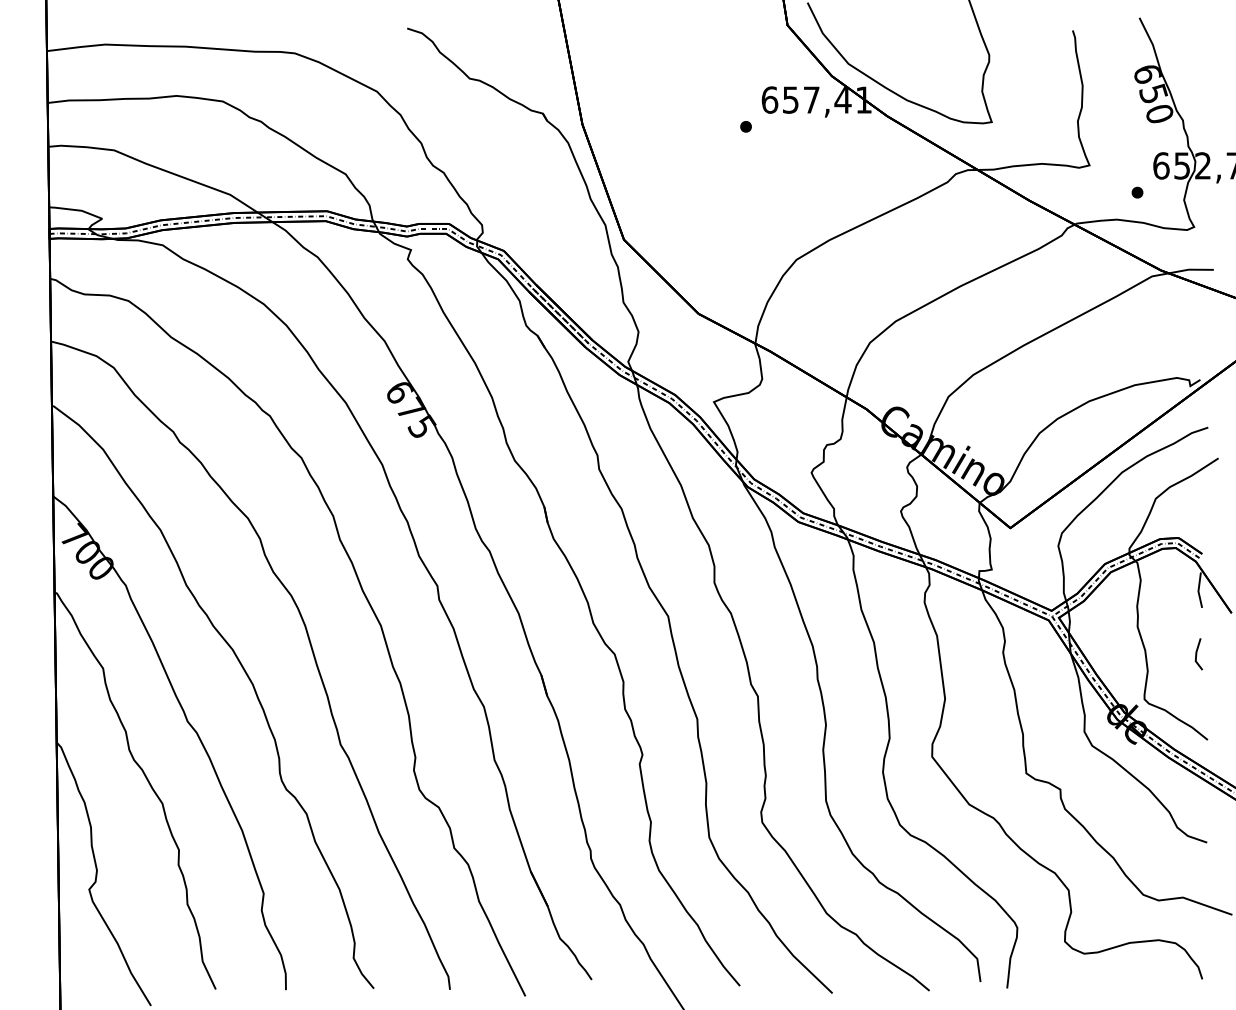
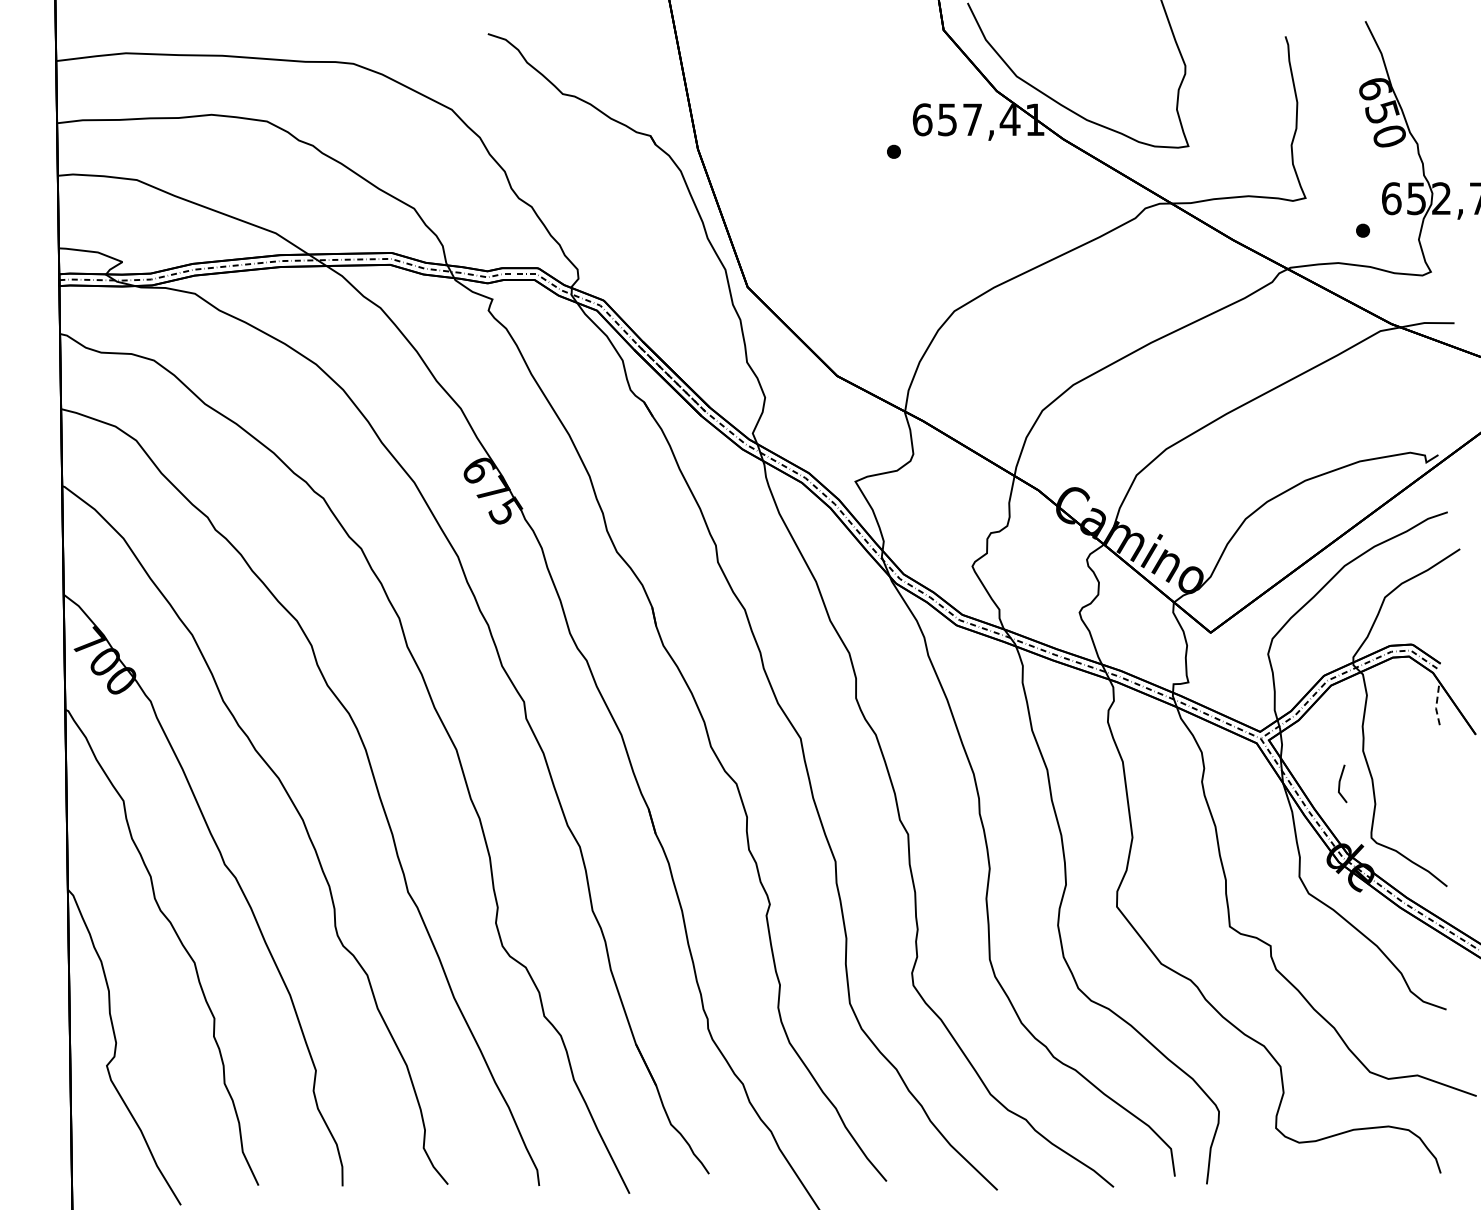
line: (1198, 591) -> (1436, 708), solid -> dashed
line: (1197, 653) -> (1340, 783), moved

